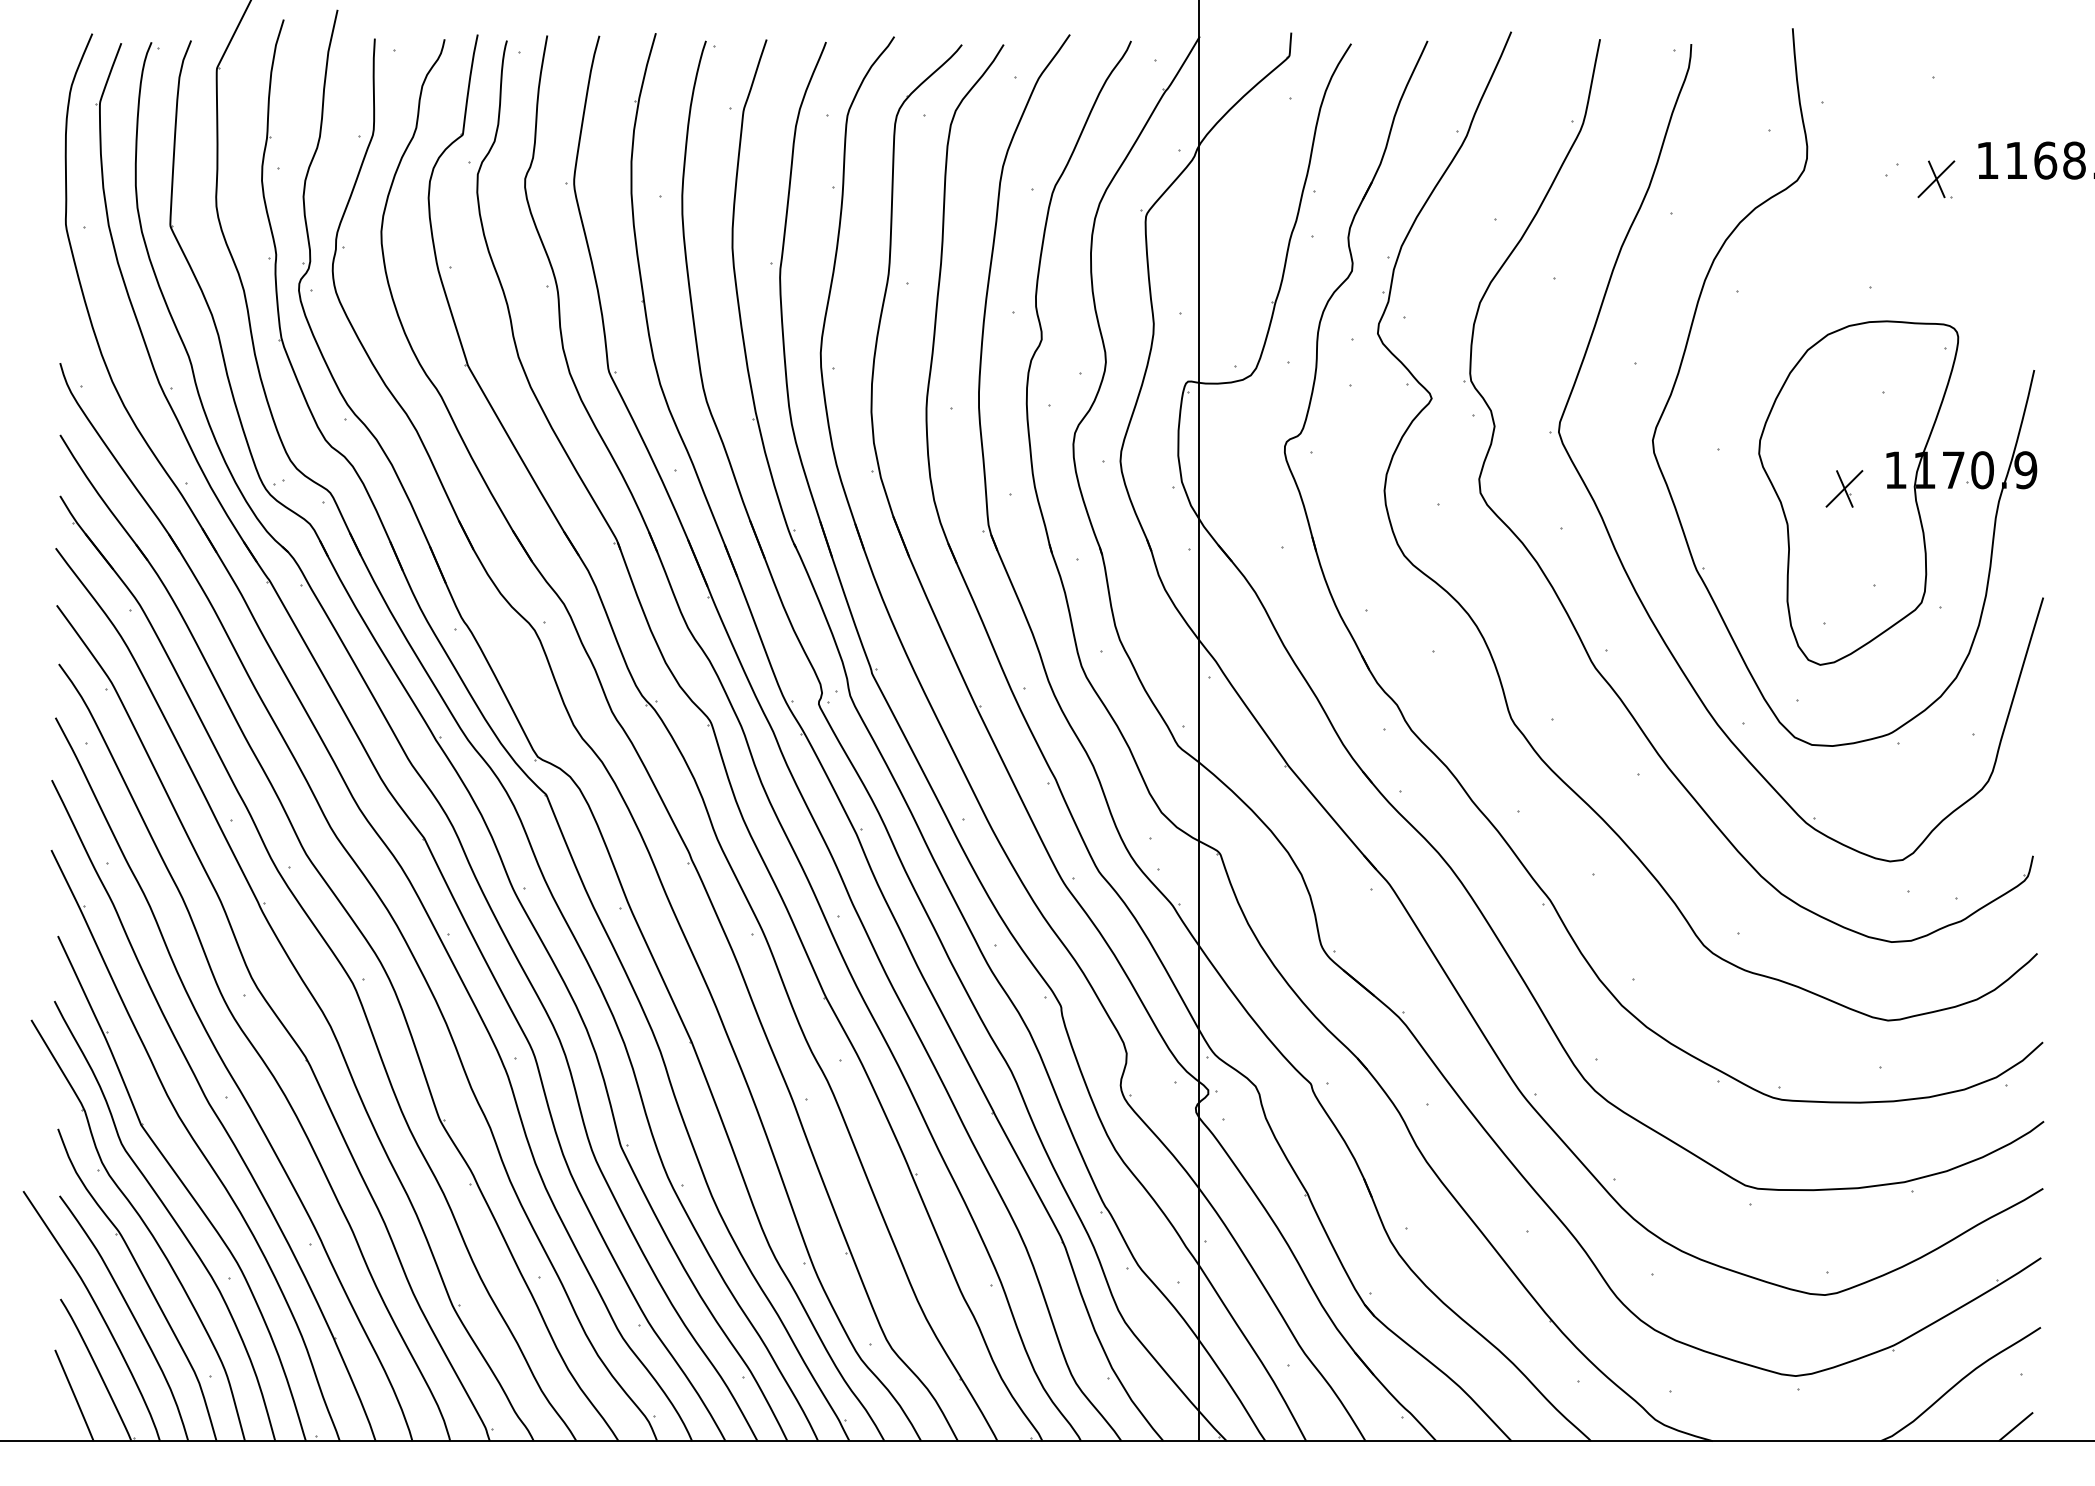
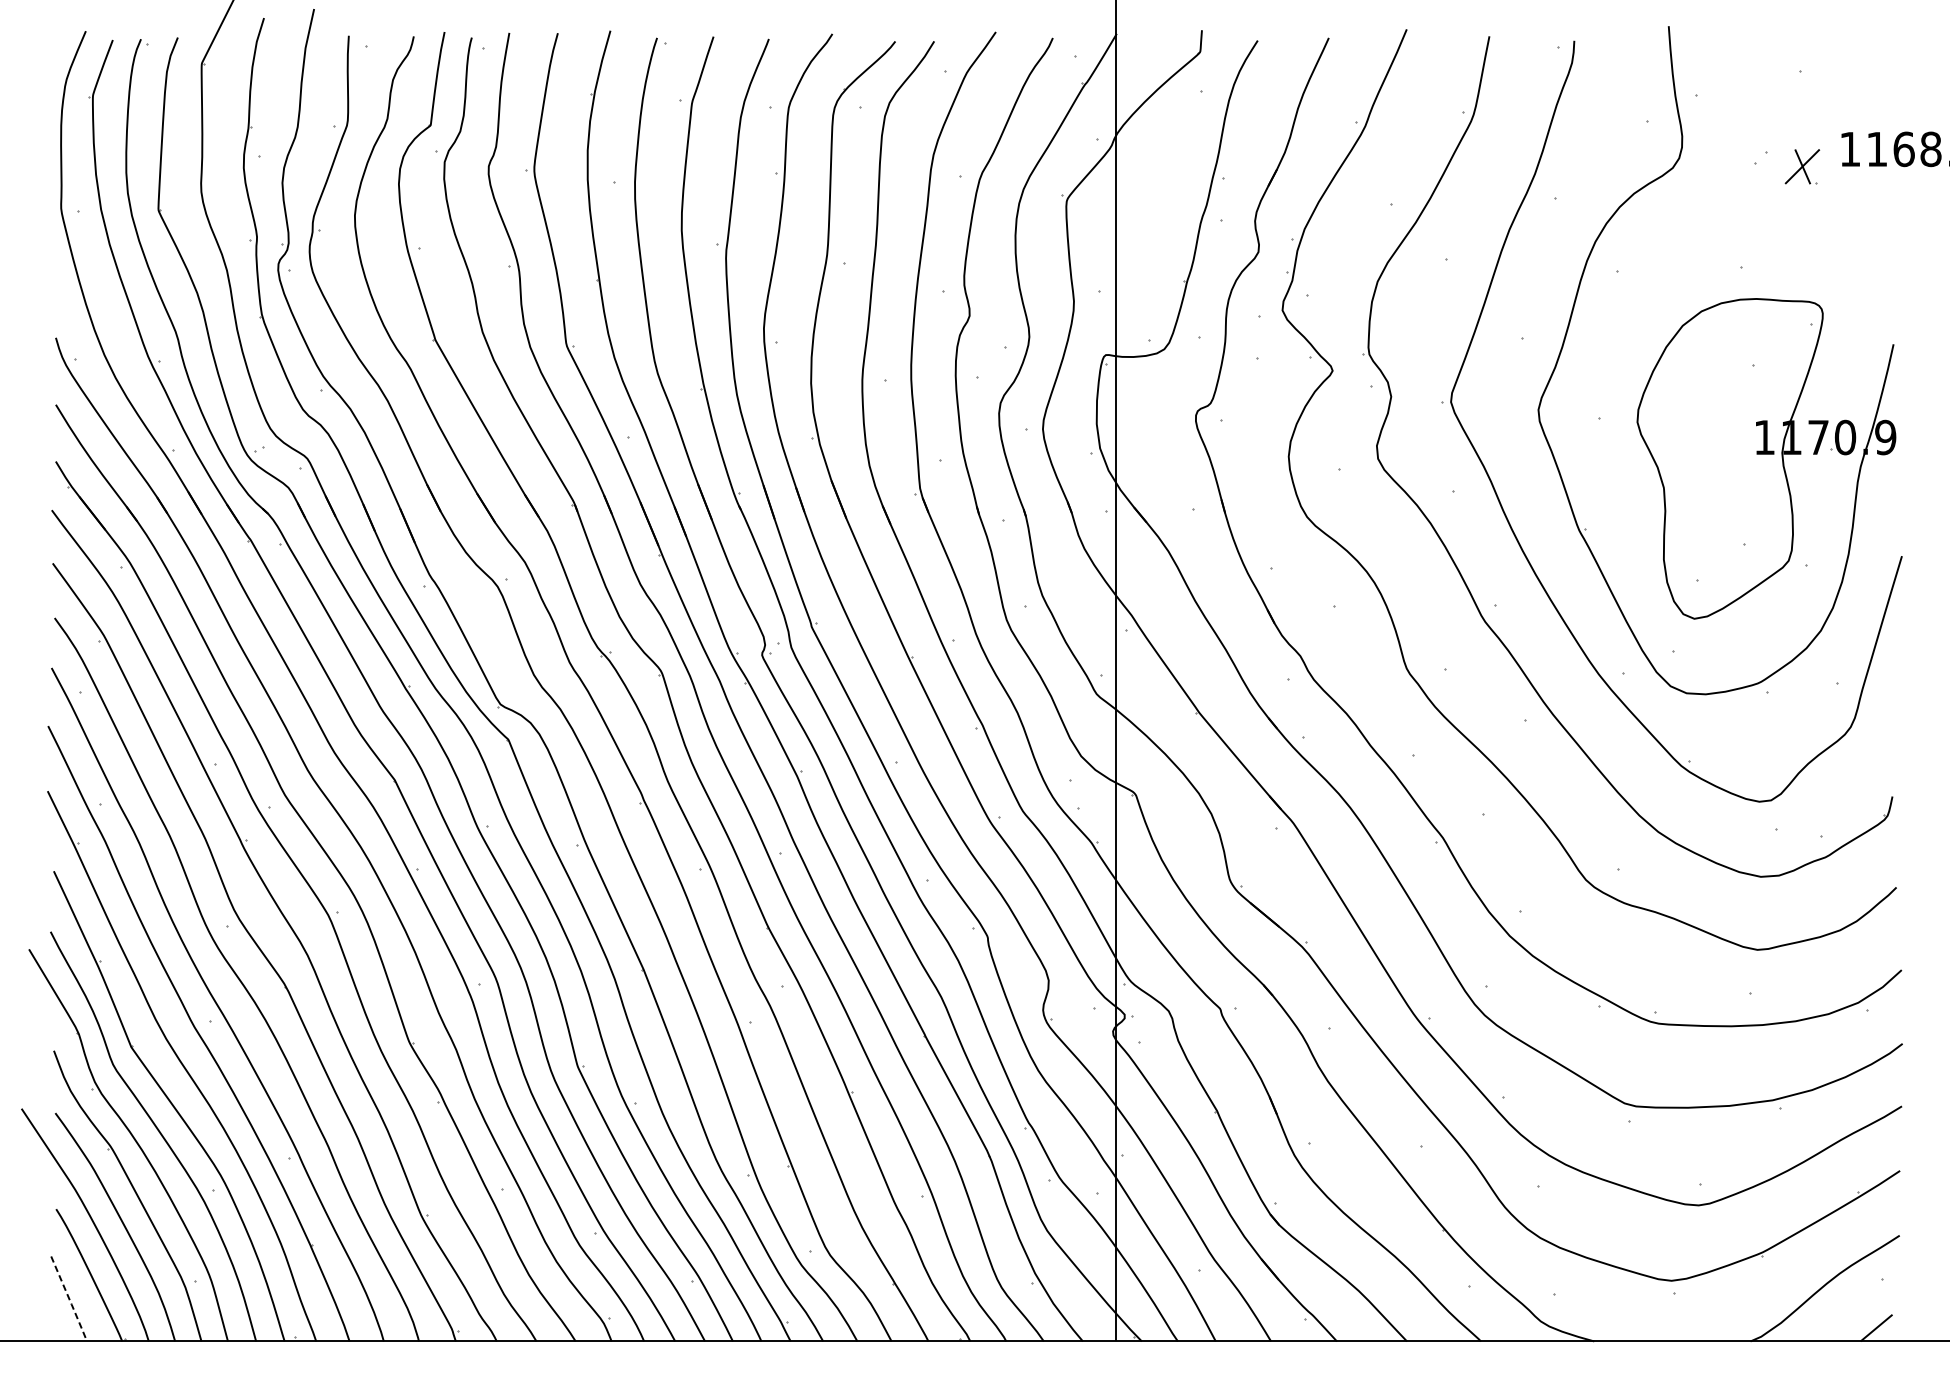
part: (1844, 488) -> (1716, 454), removed
line: (75, 1397) -> (70, 1300), solid -> dashed

